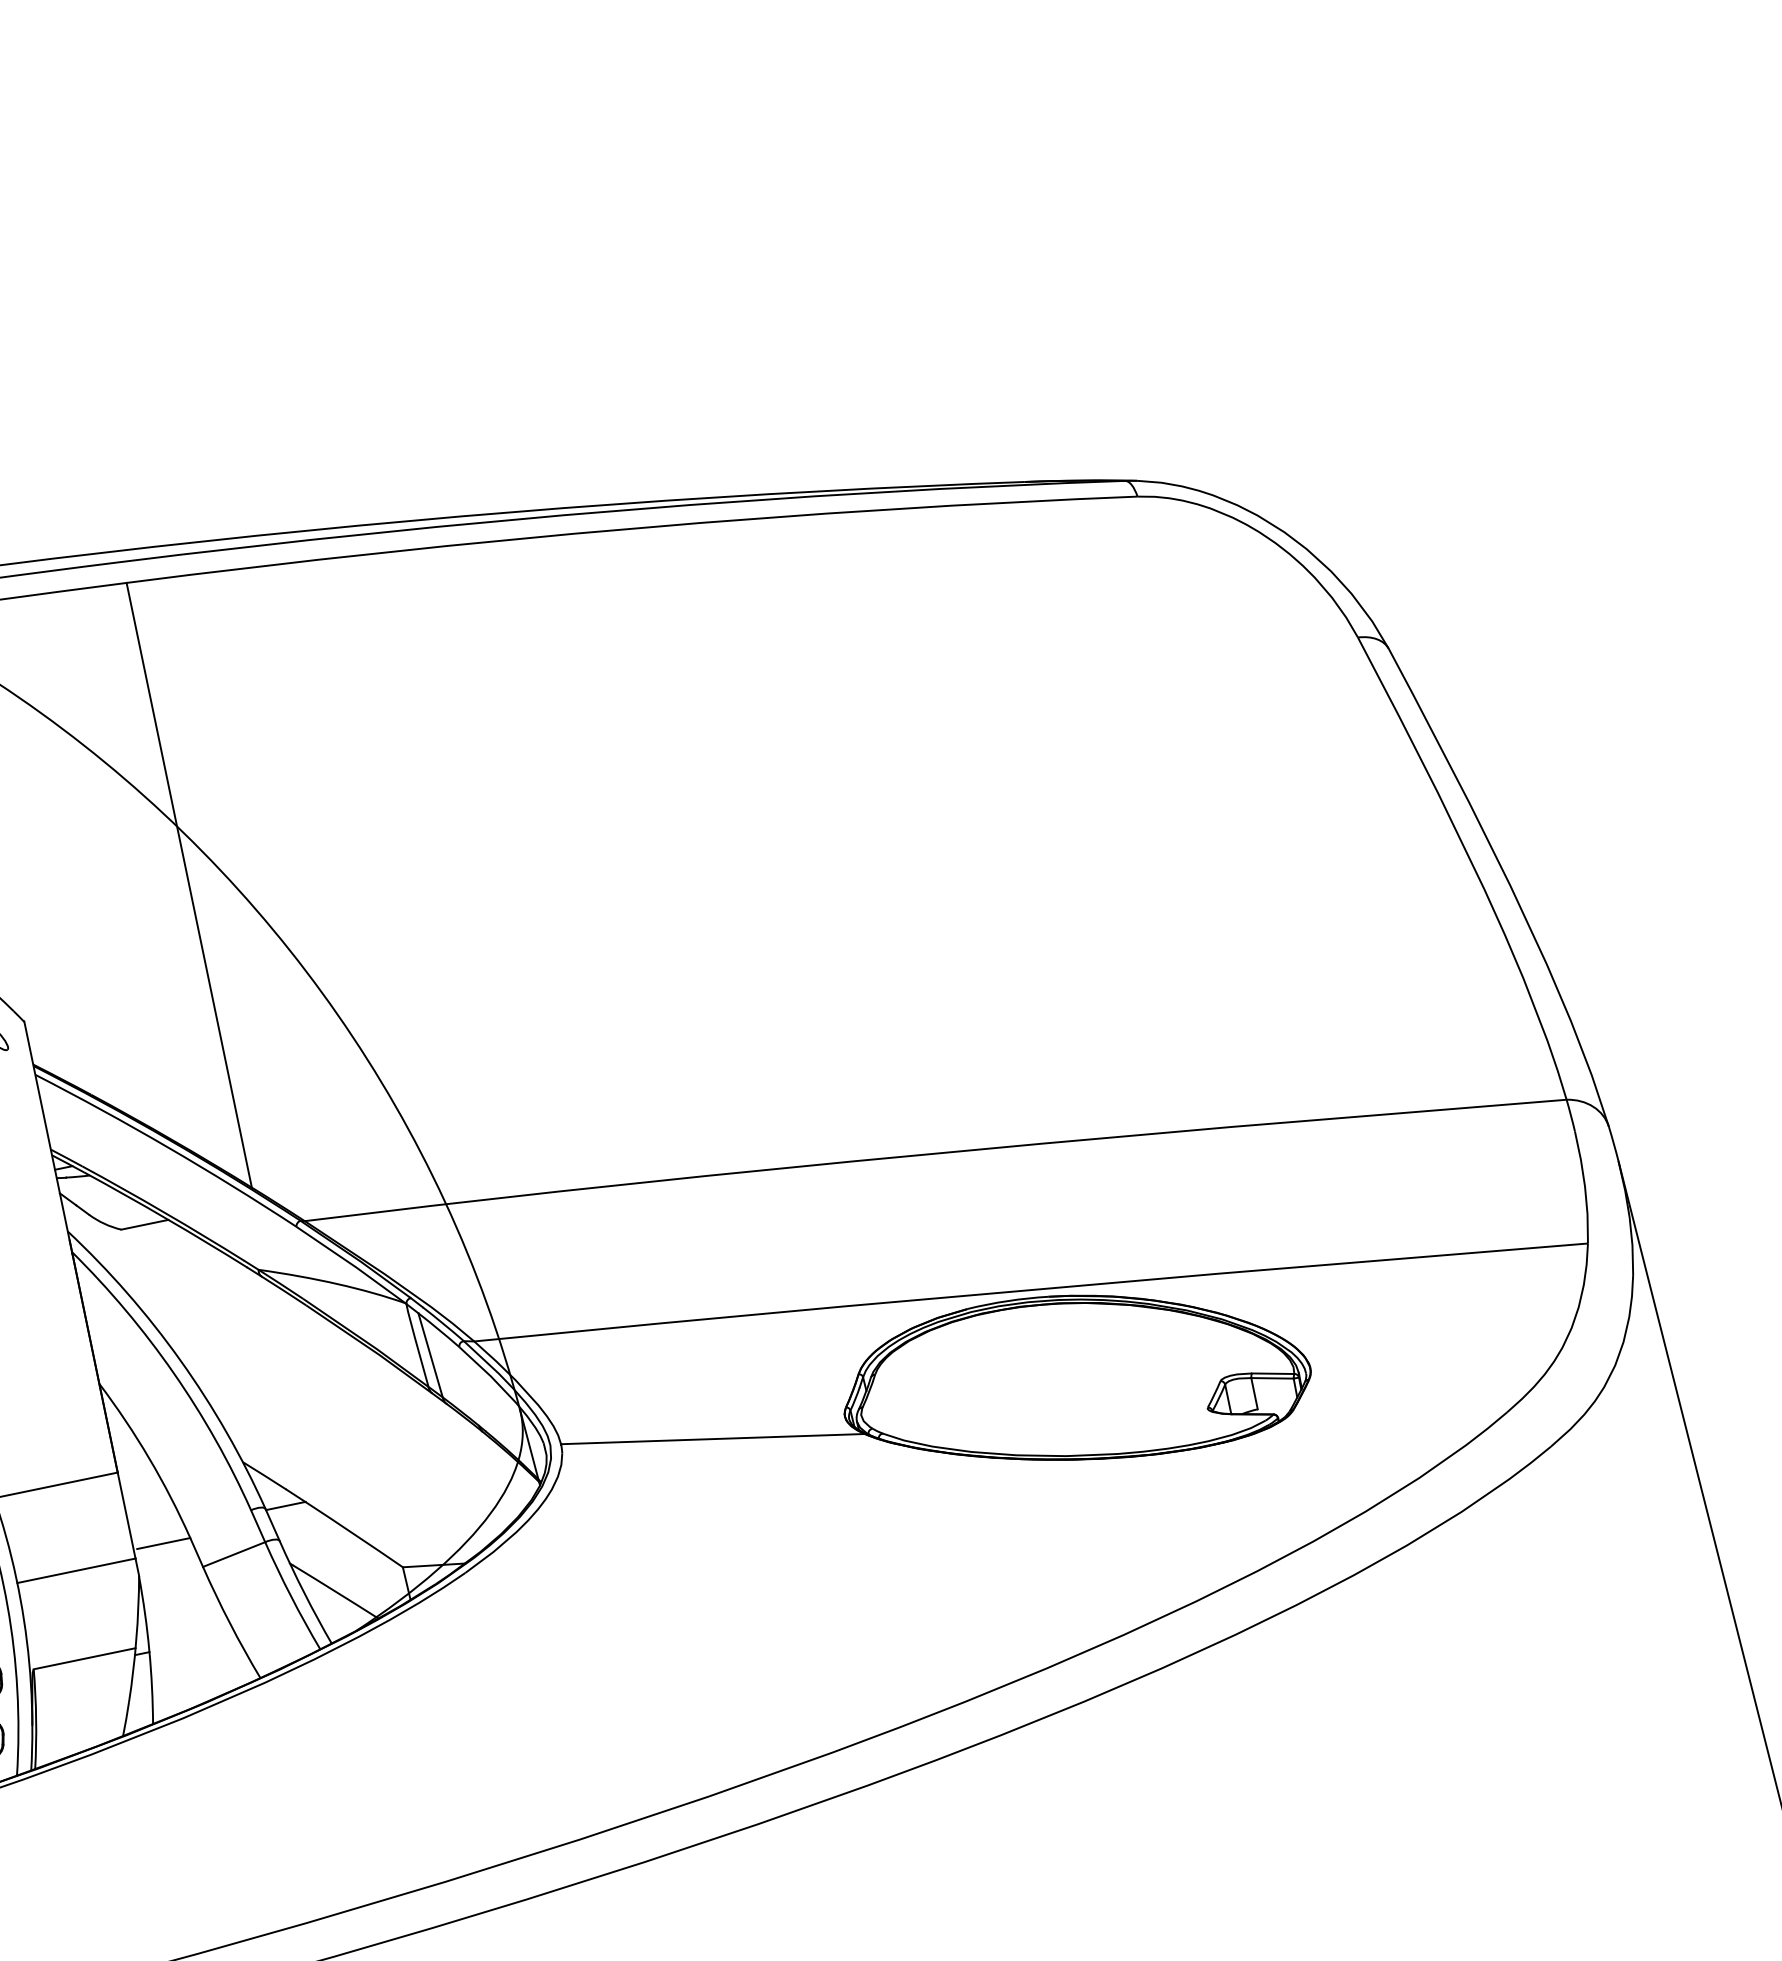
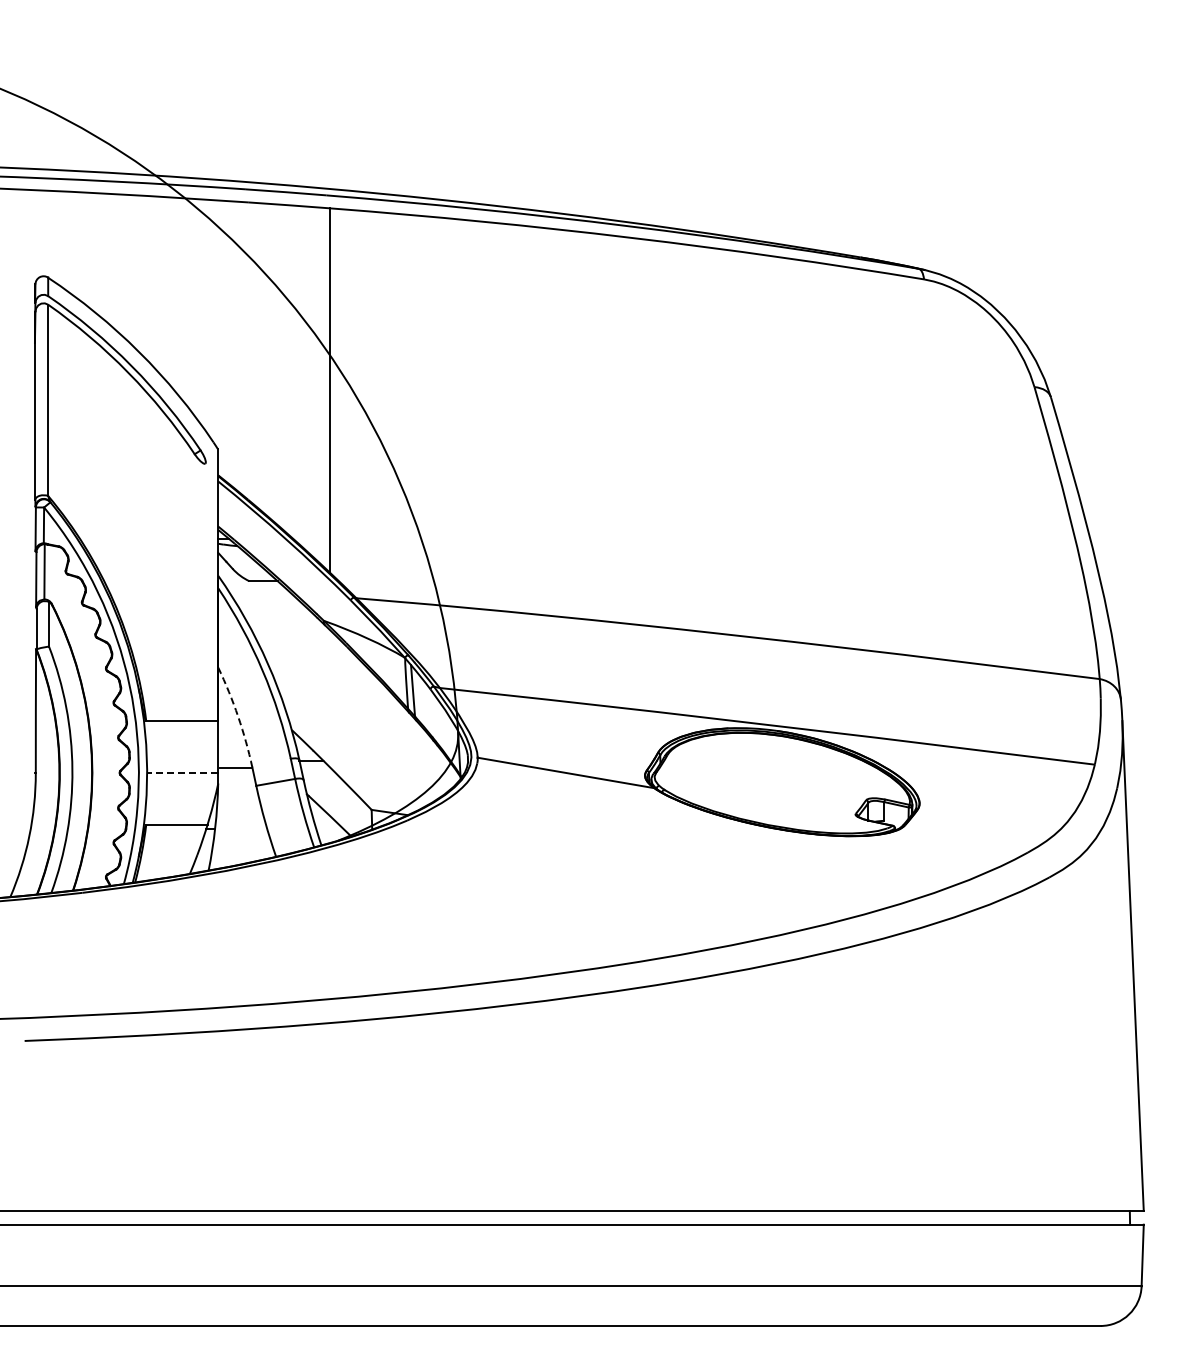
arc: (149, 1457) -> (238, 716), solid -> dashed
line: (75, 1570) -> (182, 772), solid -> dashed

